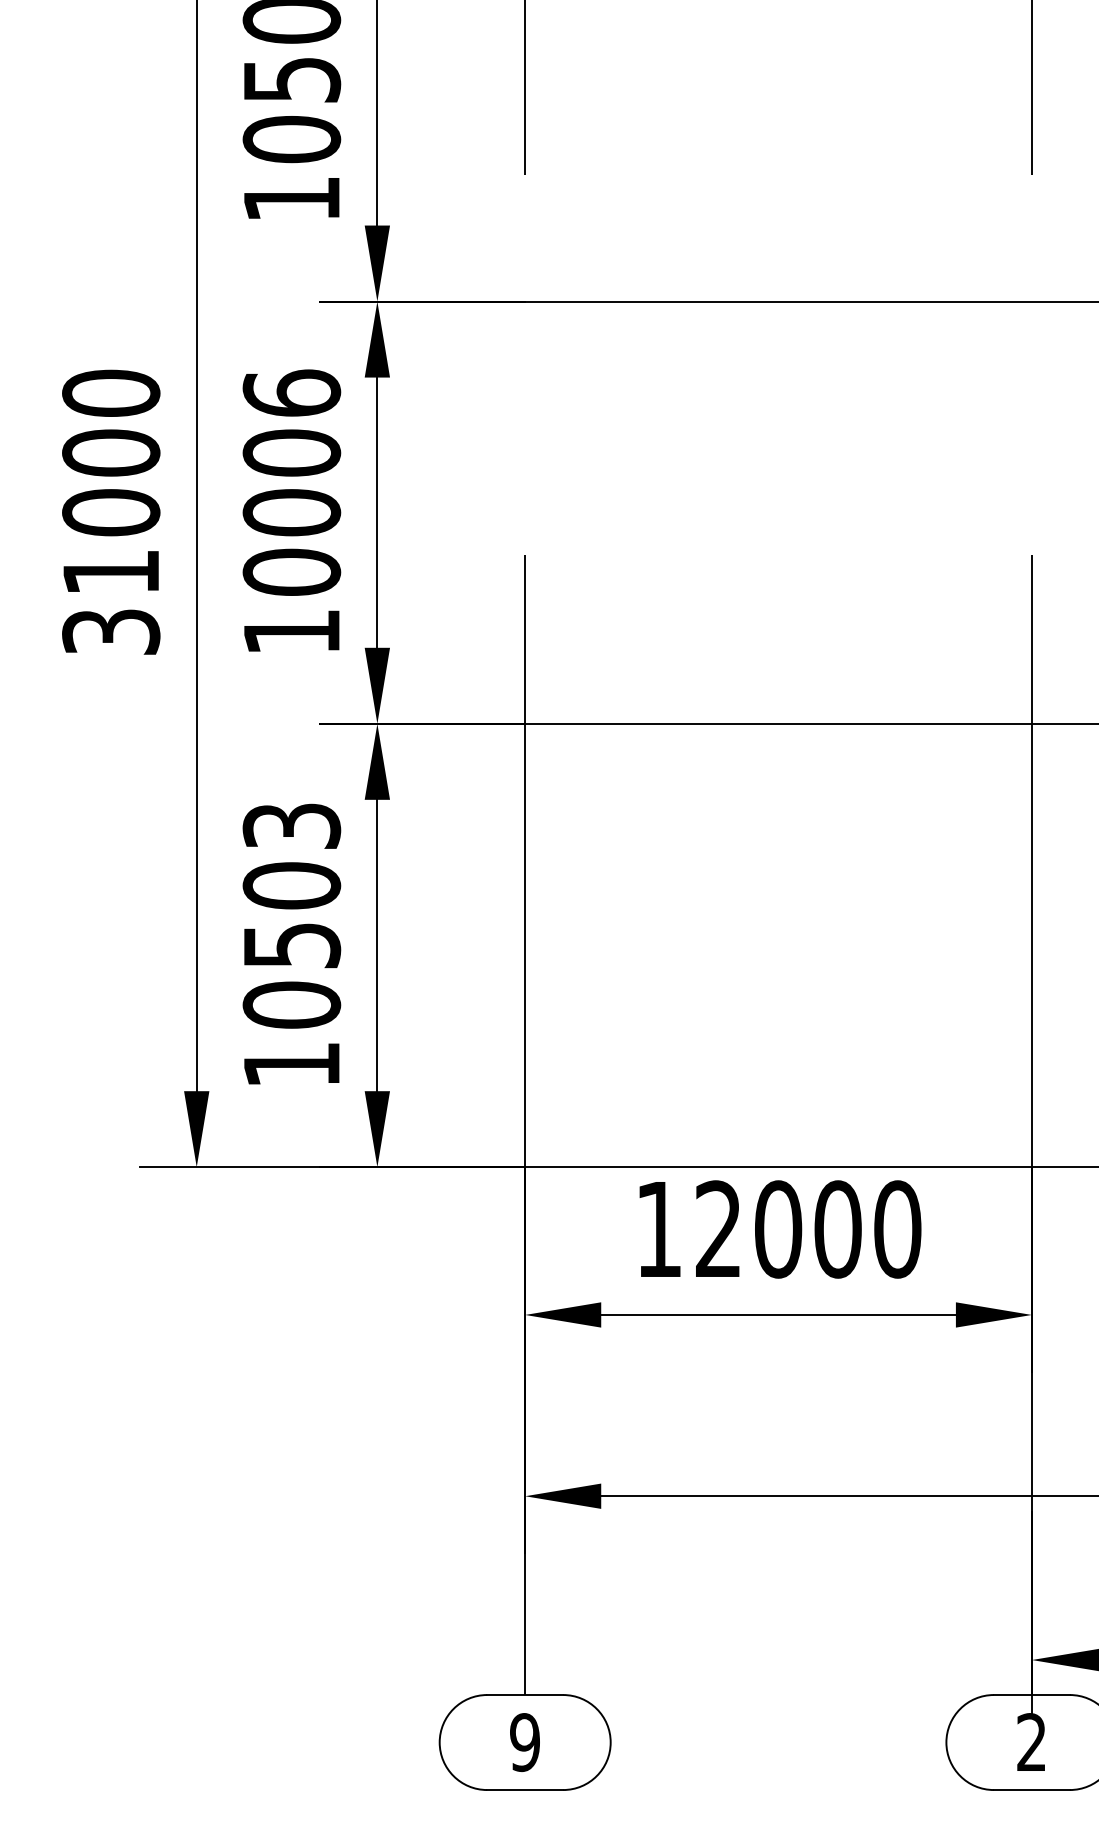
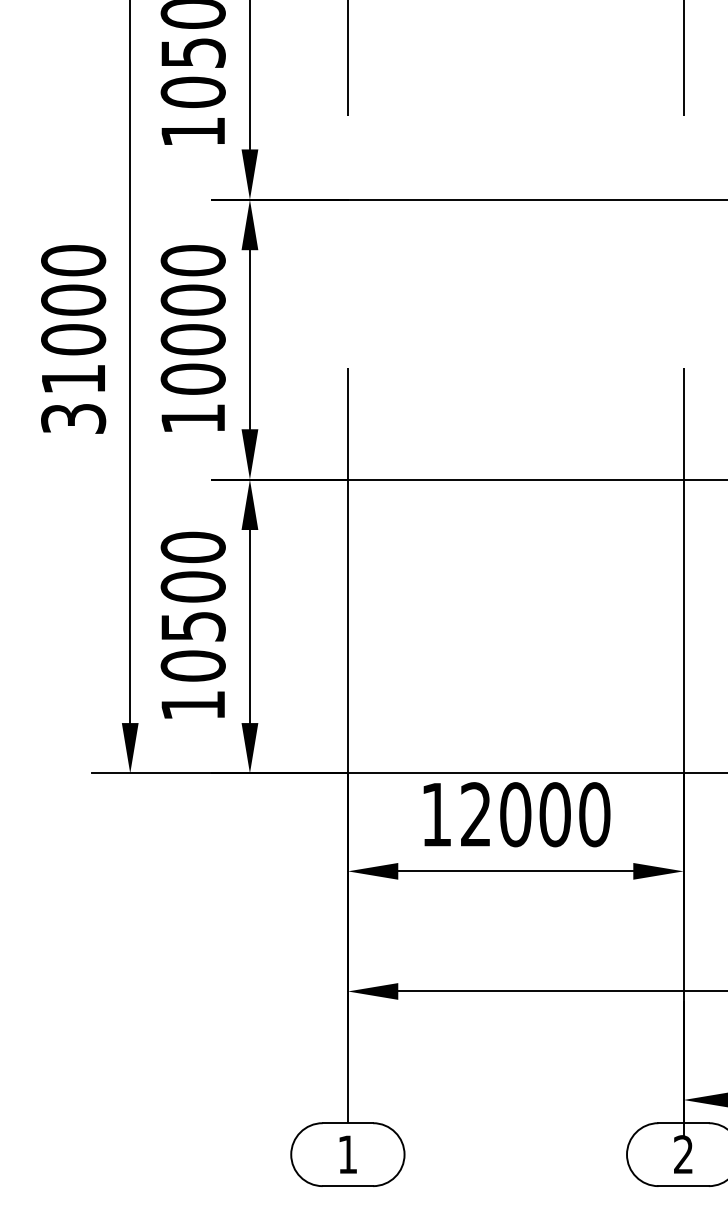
text: (290, 393) -> (192, 260), 10006 -> 10000
text: (290, 826) -> (192, 547), 10503 -> 10500
text: (524, 1742) -> (347, 1154), 9 -> 1

